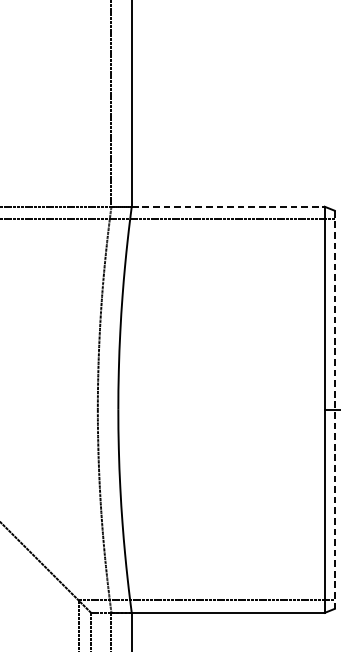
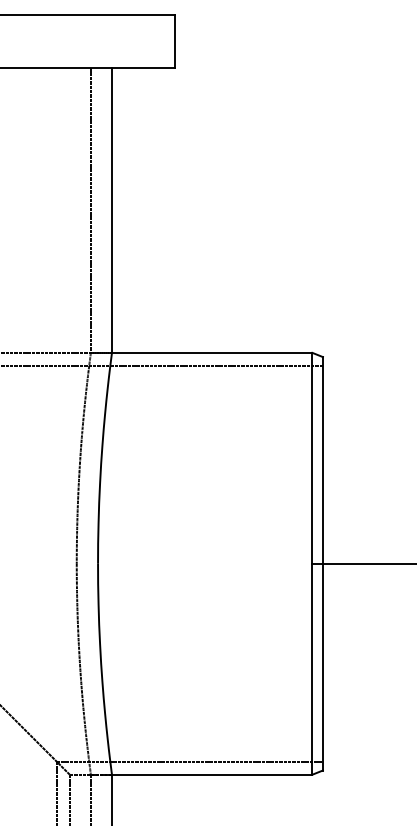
line: (228, 206) -> (212, 352), dashed -> solid
line: (334, 409) -> (322, 563), dashed -> solid

